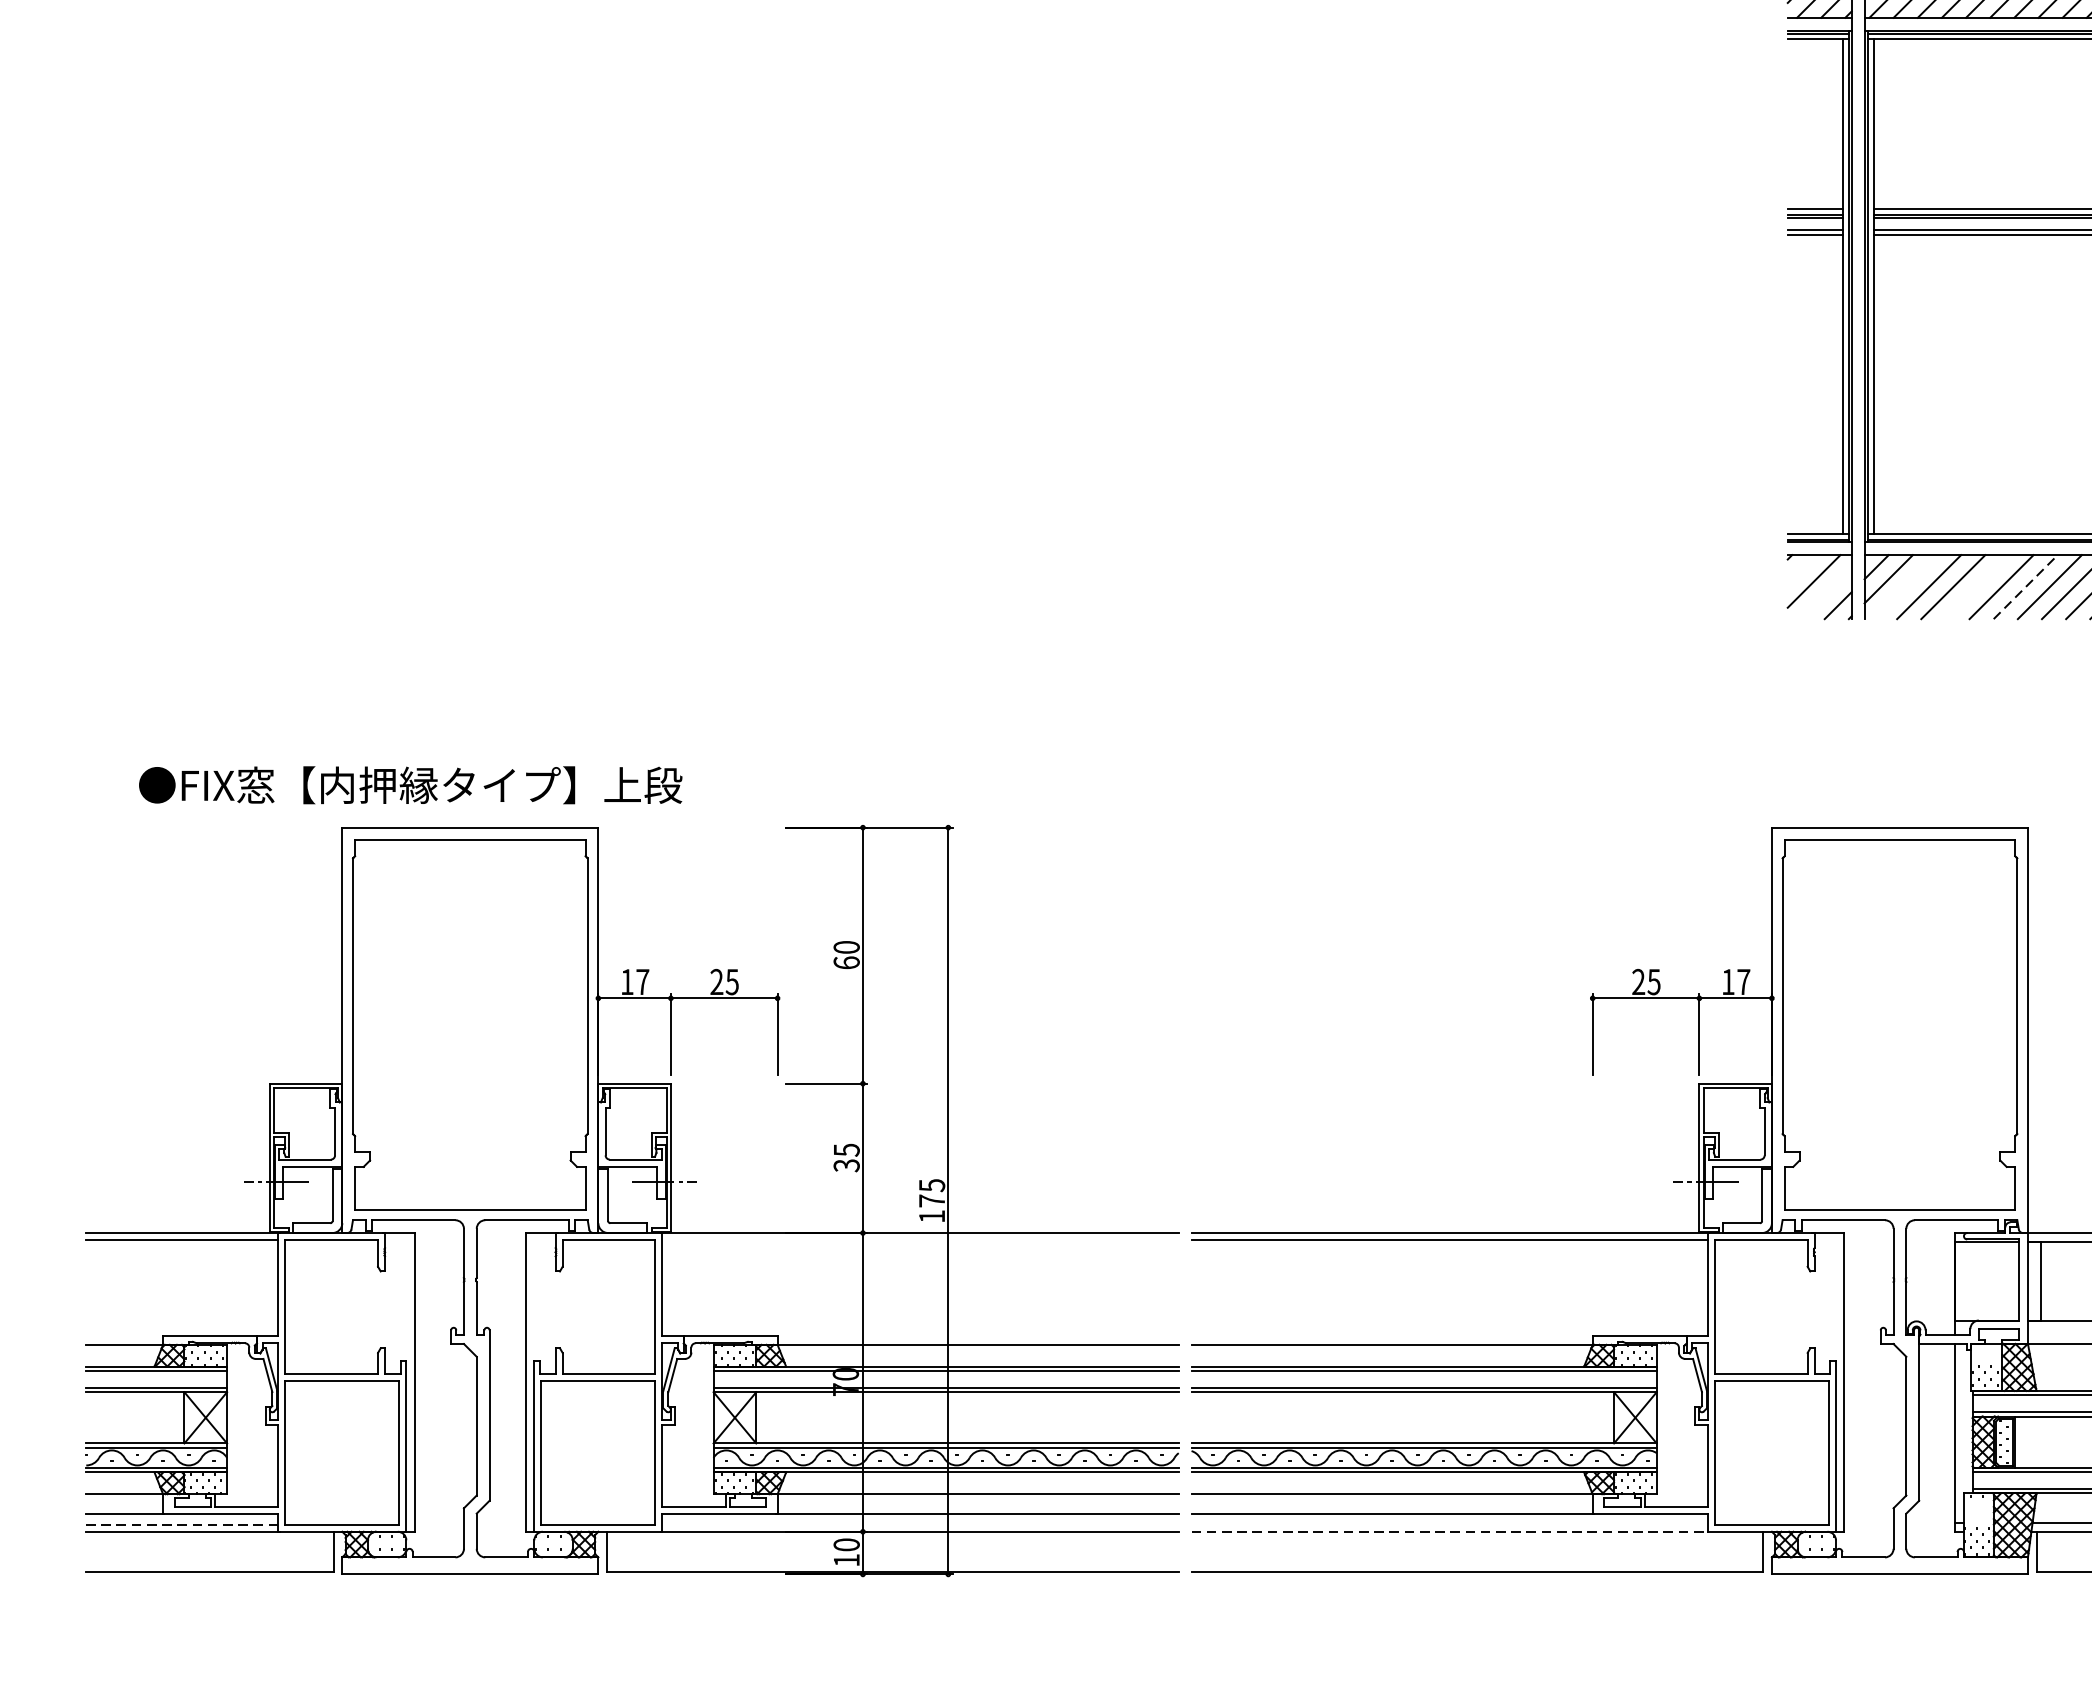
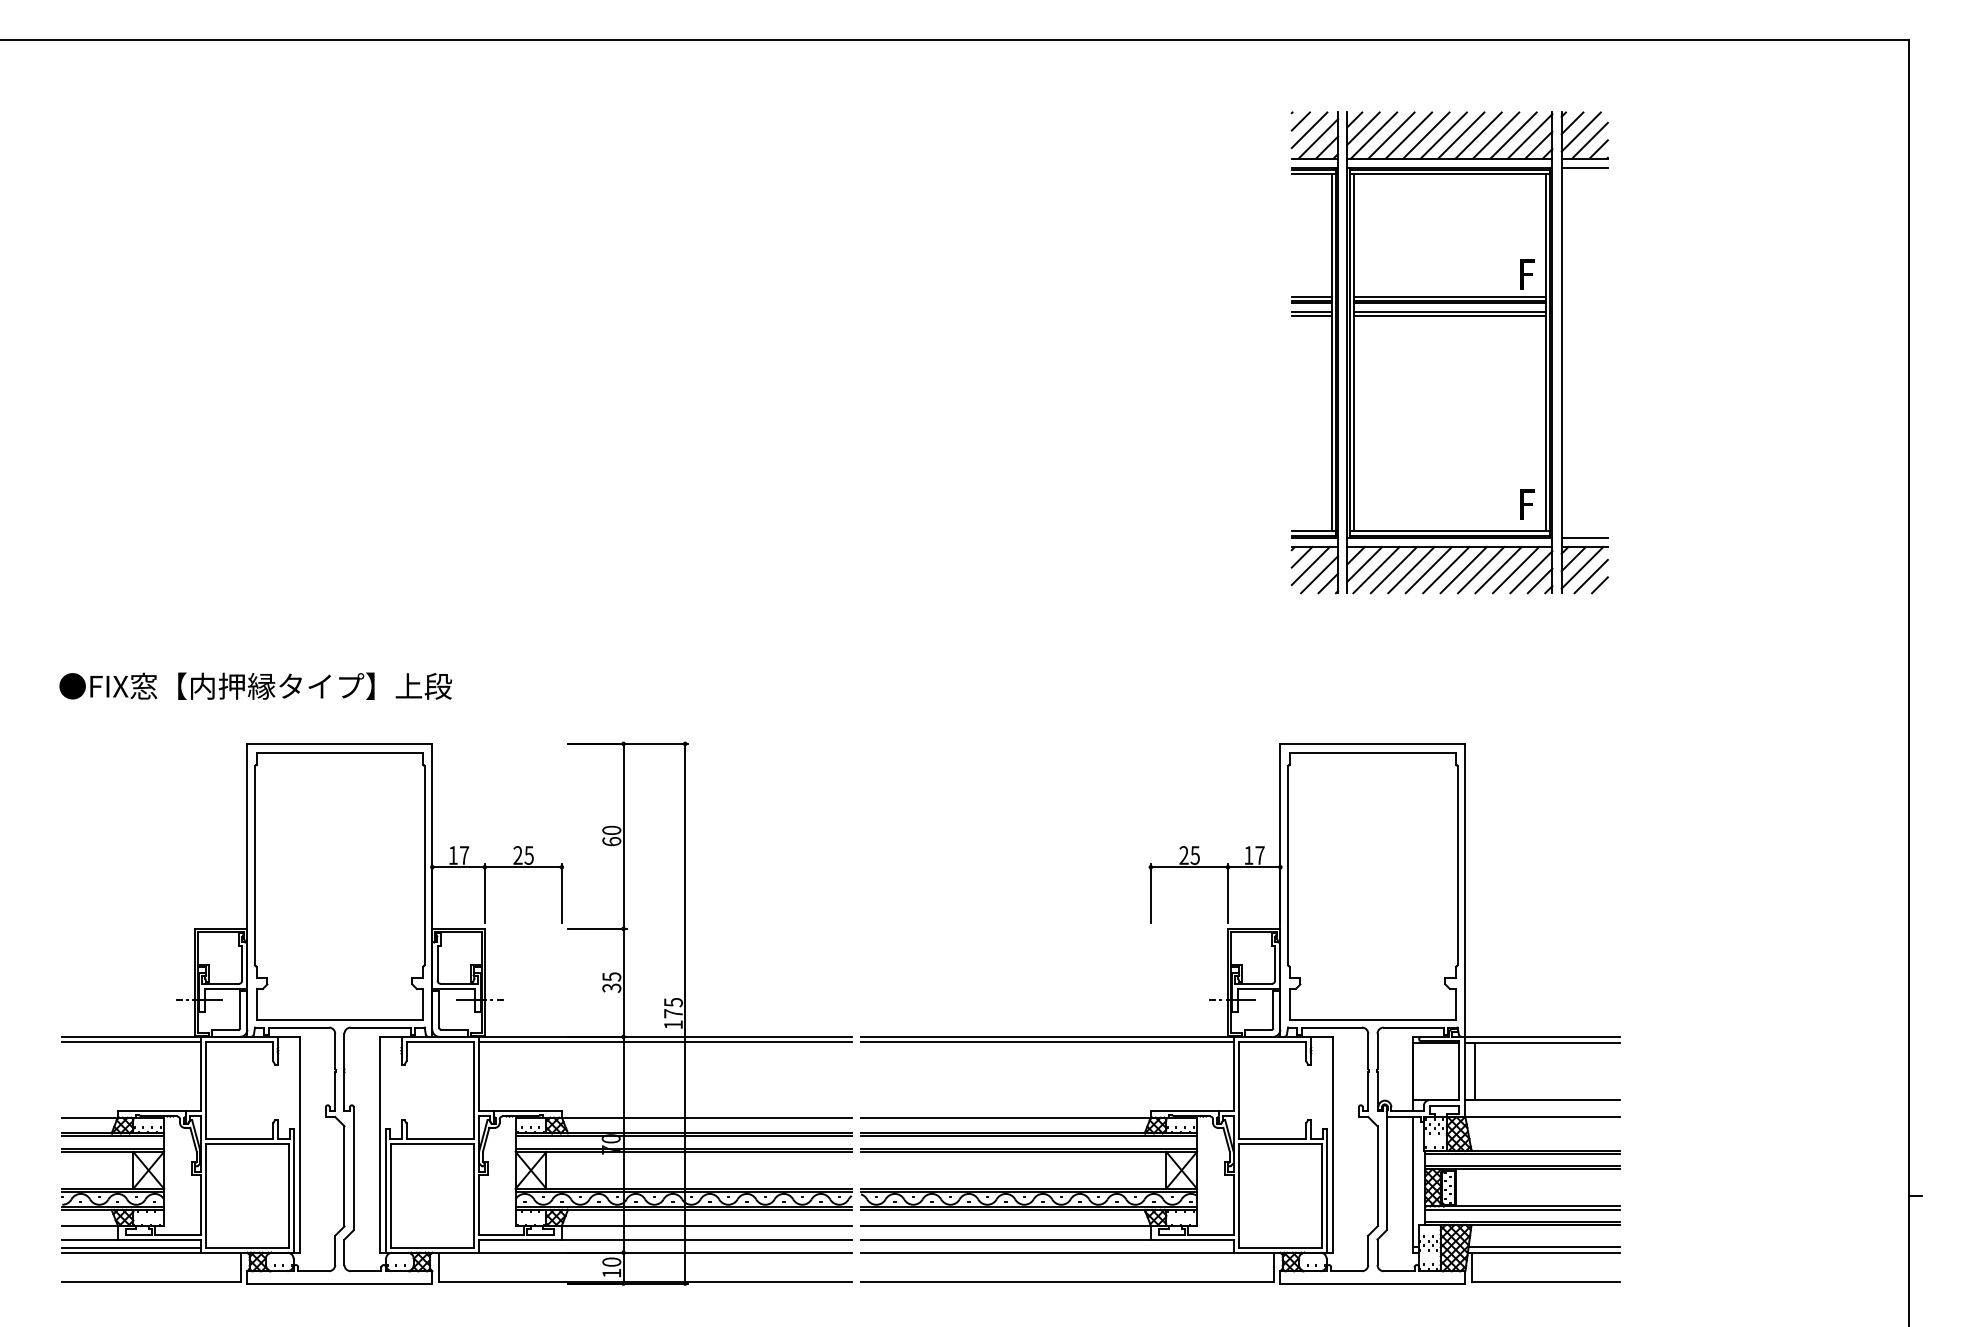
line: (1801, 568) -> (1301, 556), added
line: (1904, 586) -> (1376, 569), added
line: (1976, 586) -> (1428, 569), added
line: (2025, 587) -> (1463, 570), dashed -> solid
line: (1826, 593) -> (1319, 574), added
text: (410, 784) -> (255, 685), moved
line: (919, 1239) -> (664, 1041), added
line: (182, 1524) -> (131, 1247), dashed -> solid
line: (1451, 1531) -> (1048, 1252), dashed -> solid

